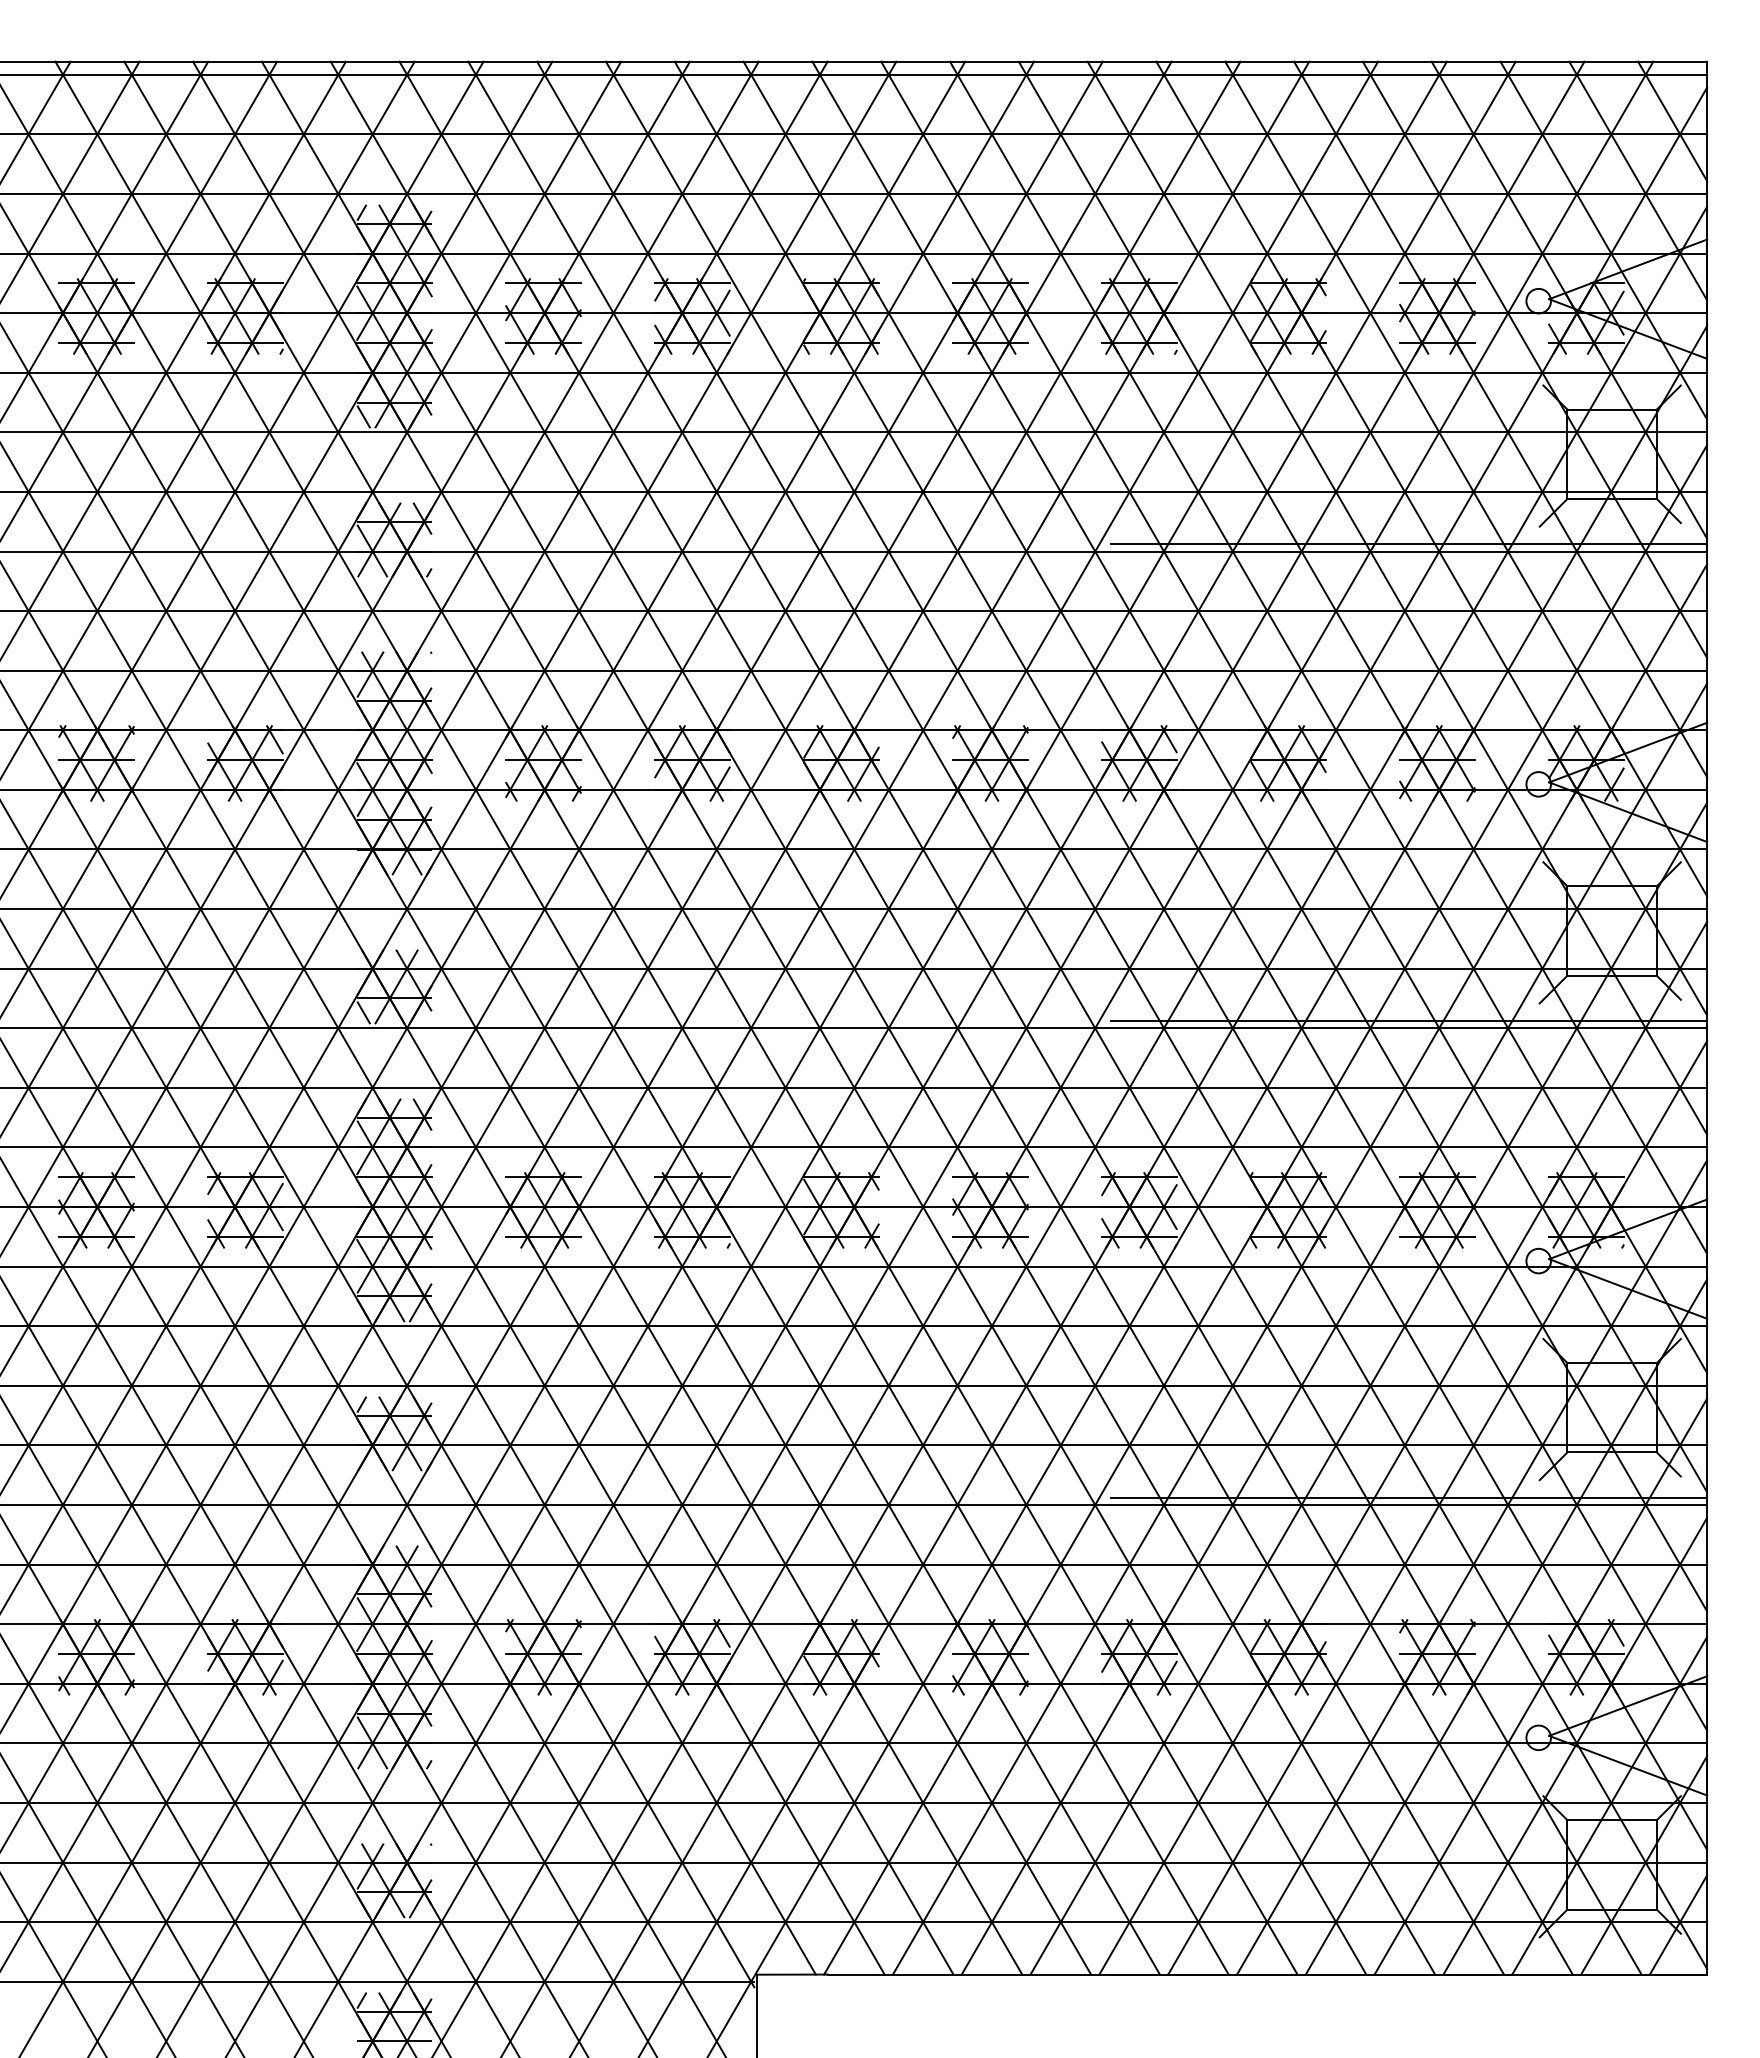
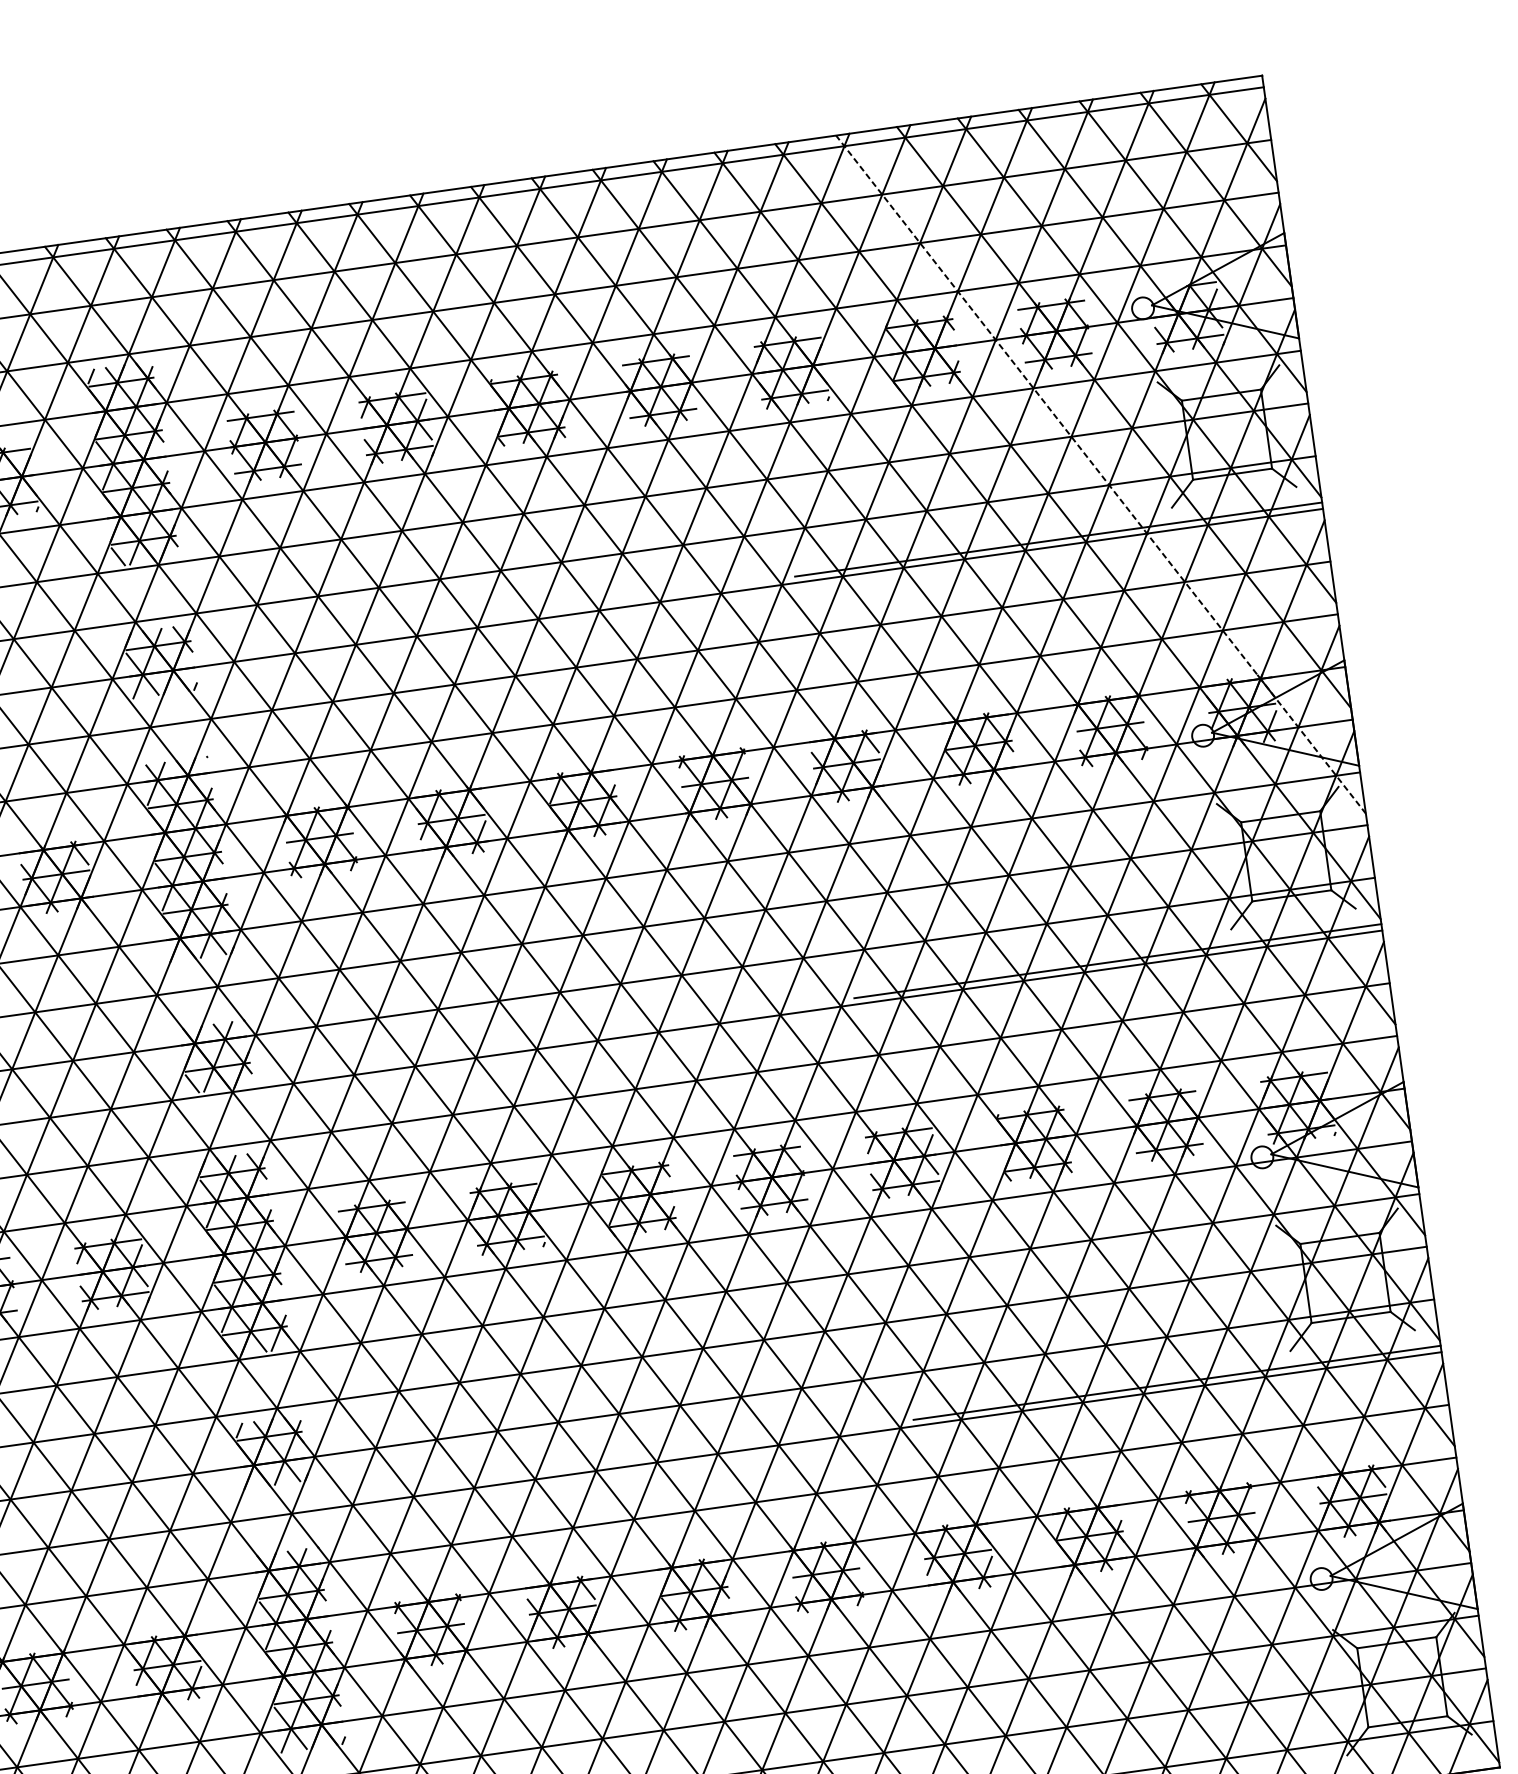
line: (1466, 478) -> (1101, 474), solid -> dashed

